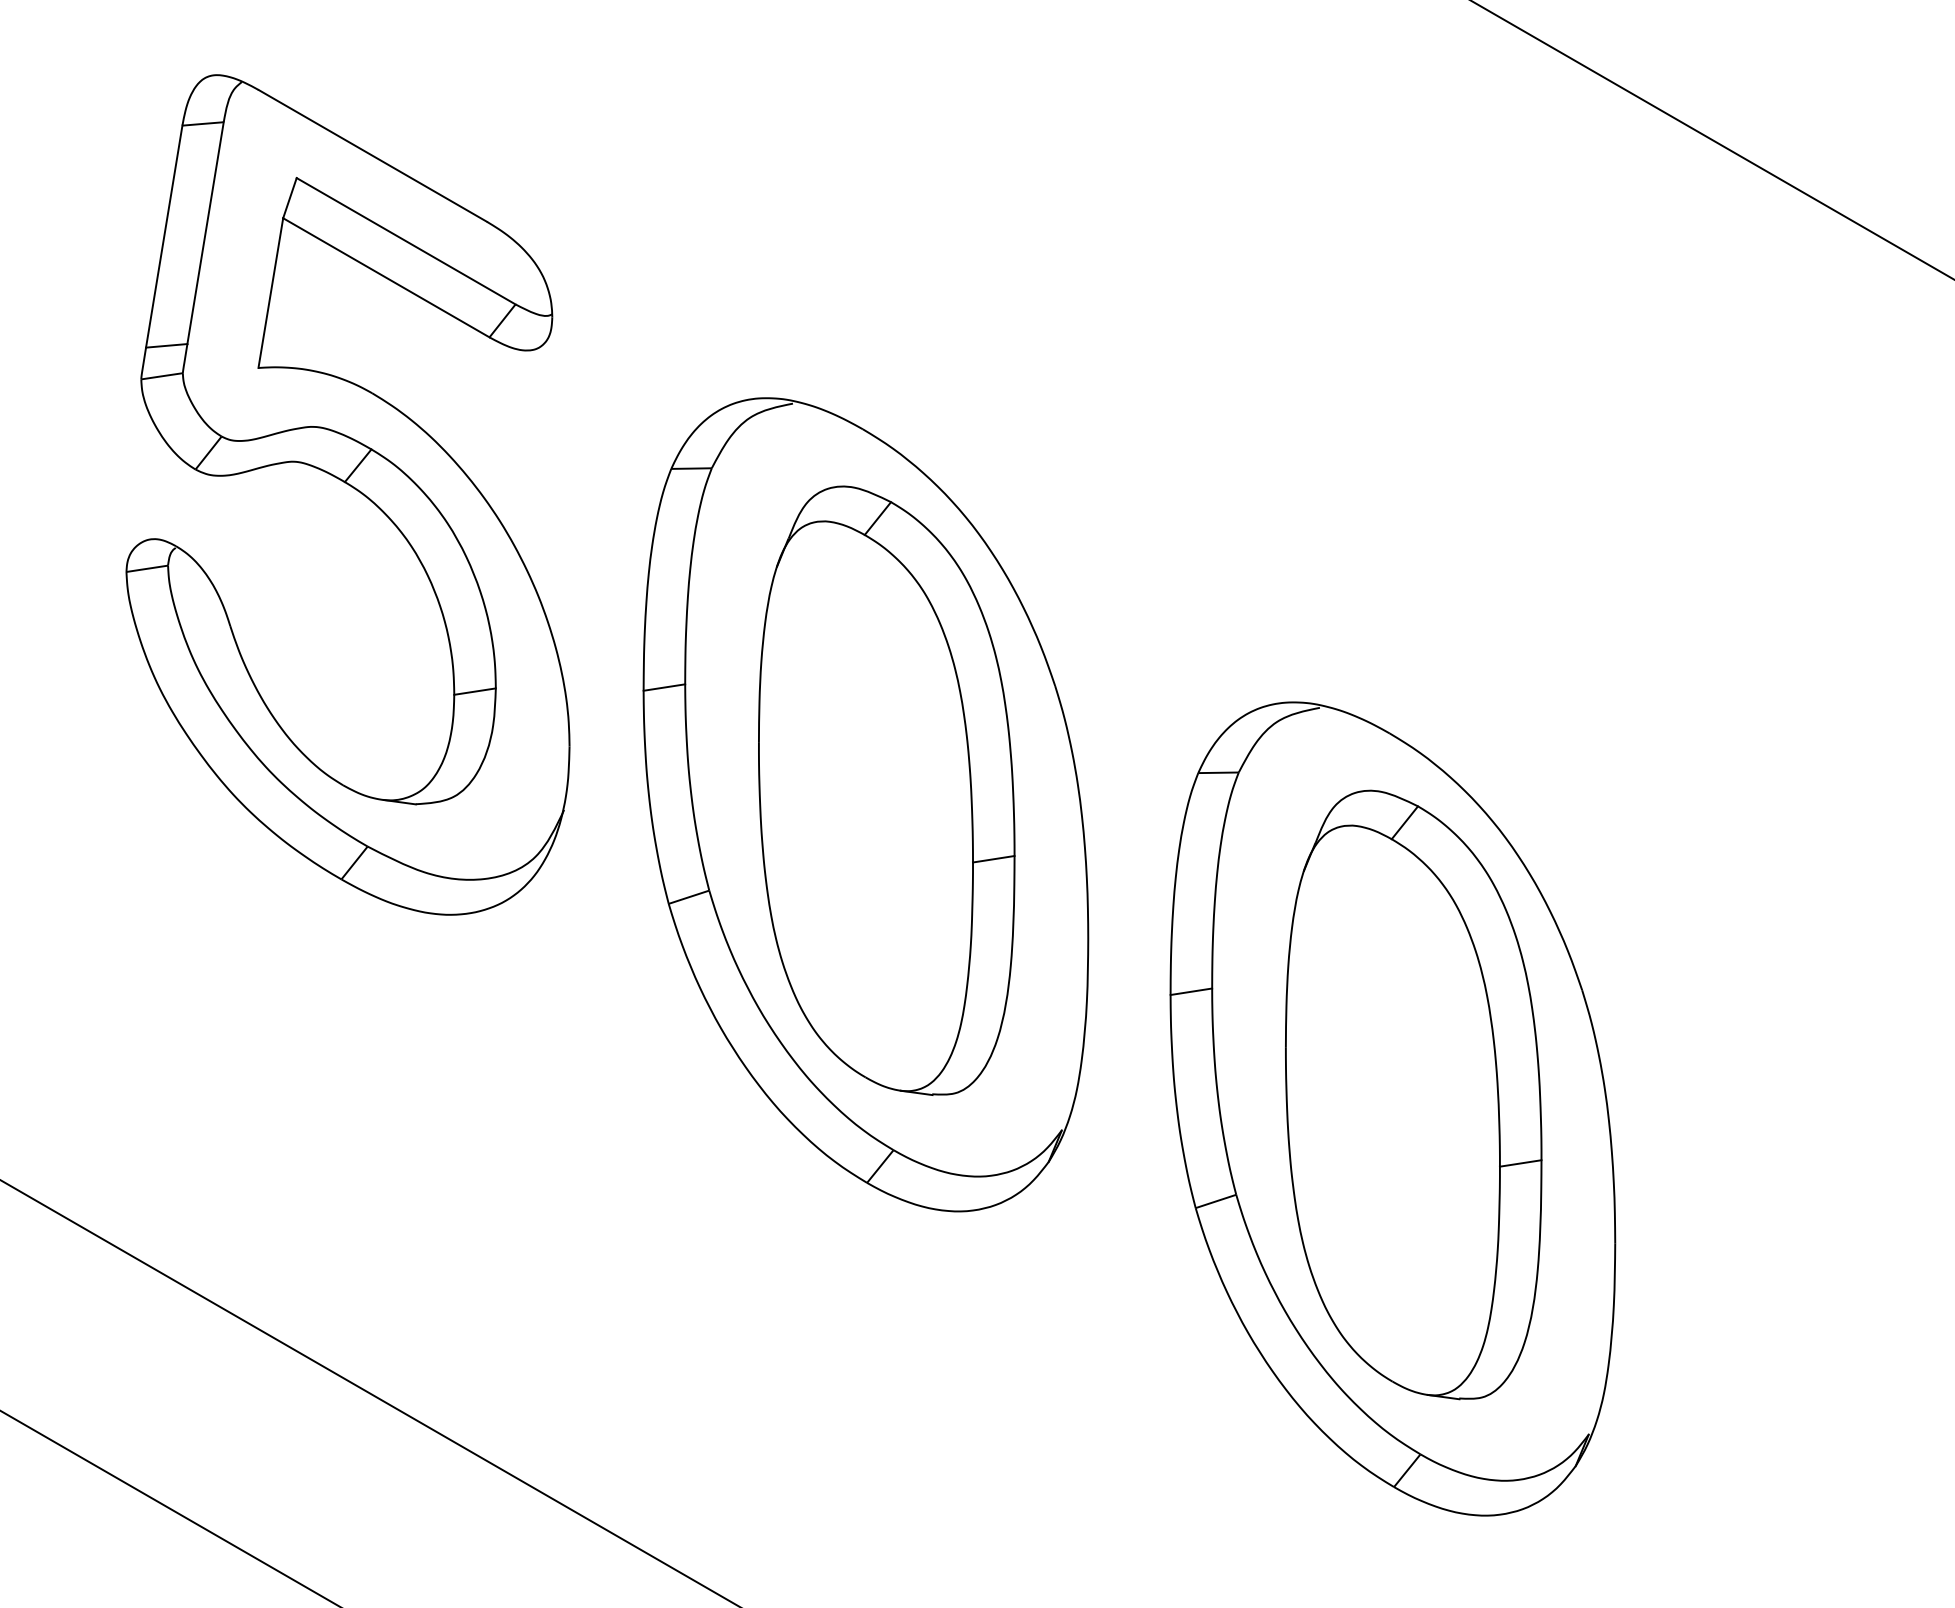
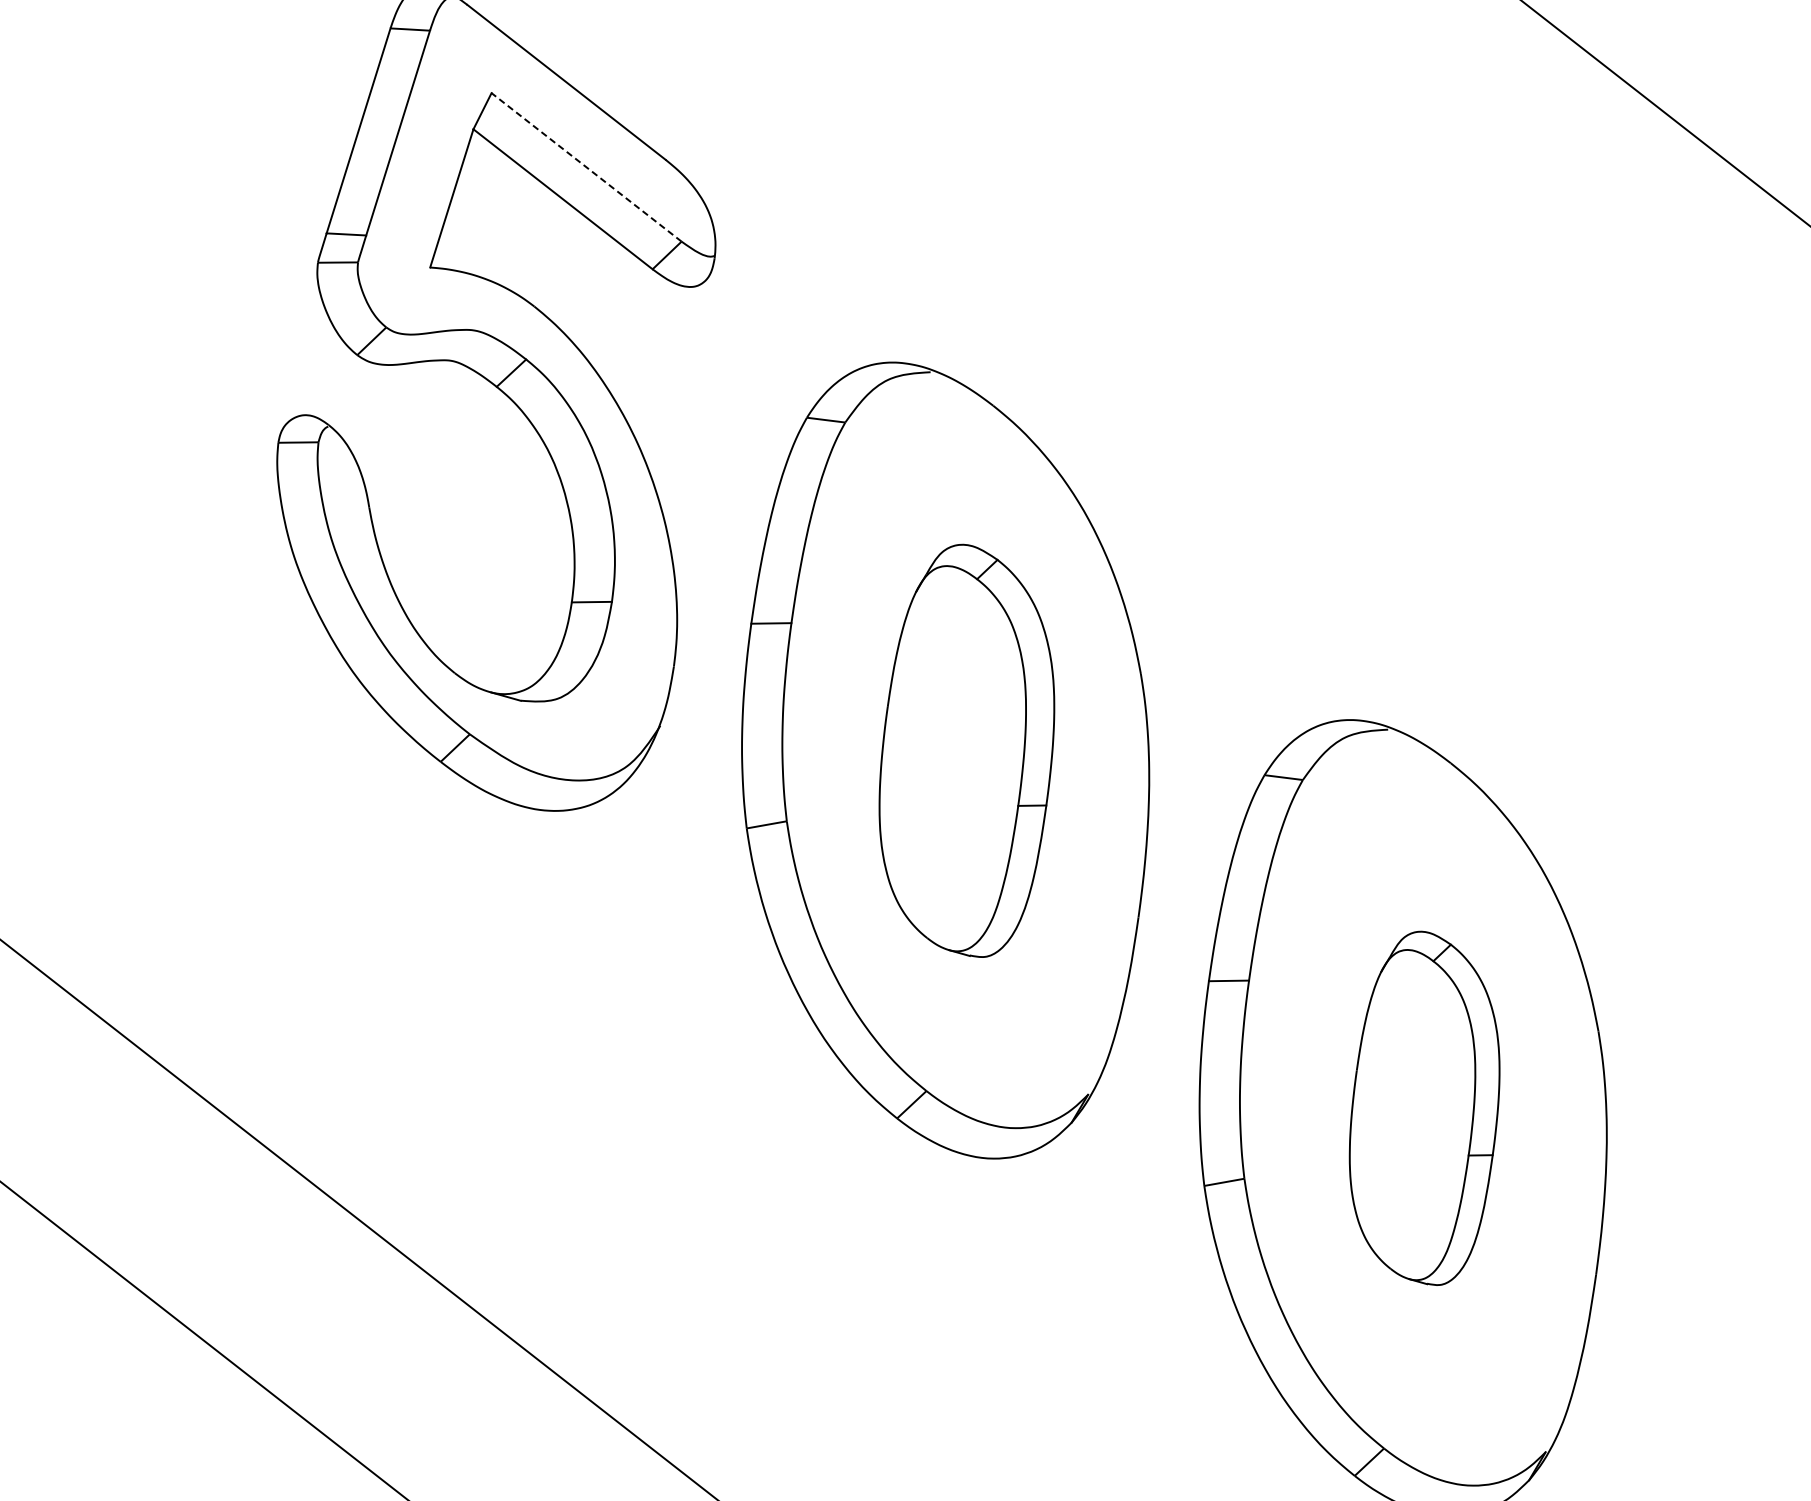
line: (405, 241) -> (585, 167), solid -> dashed
part: (886, 790) -> (967, 750), size x0.7
part: (1413, 1094) -> (1425, 1107), size x0.6

